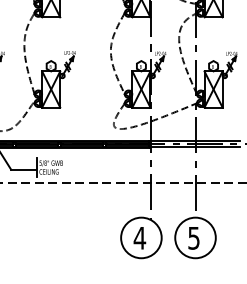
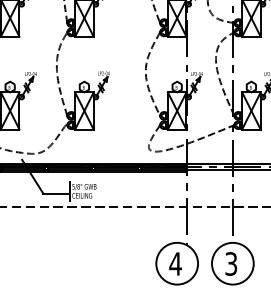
text: (194, 237) -> (231, 263), 5 -> 3

